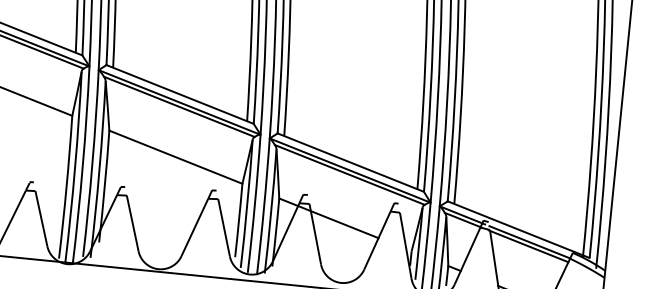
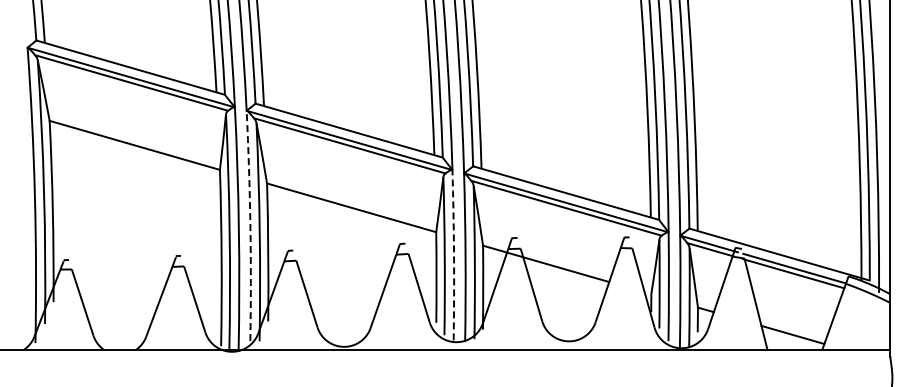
arc: (92, 163) -> (250, 225), solid -> dashed
arc: (255, 204) -> (454, 255), solid -> dashed

